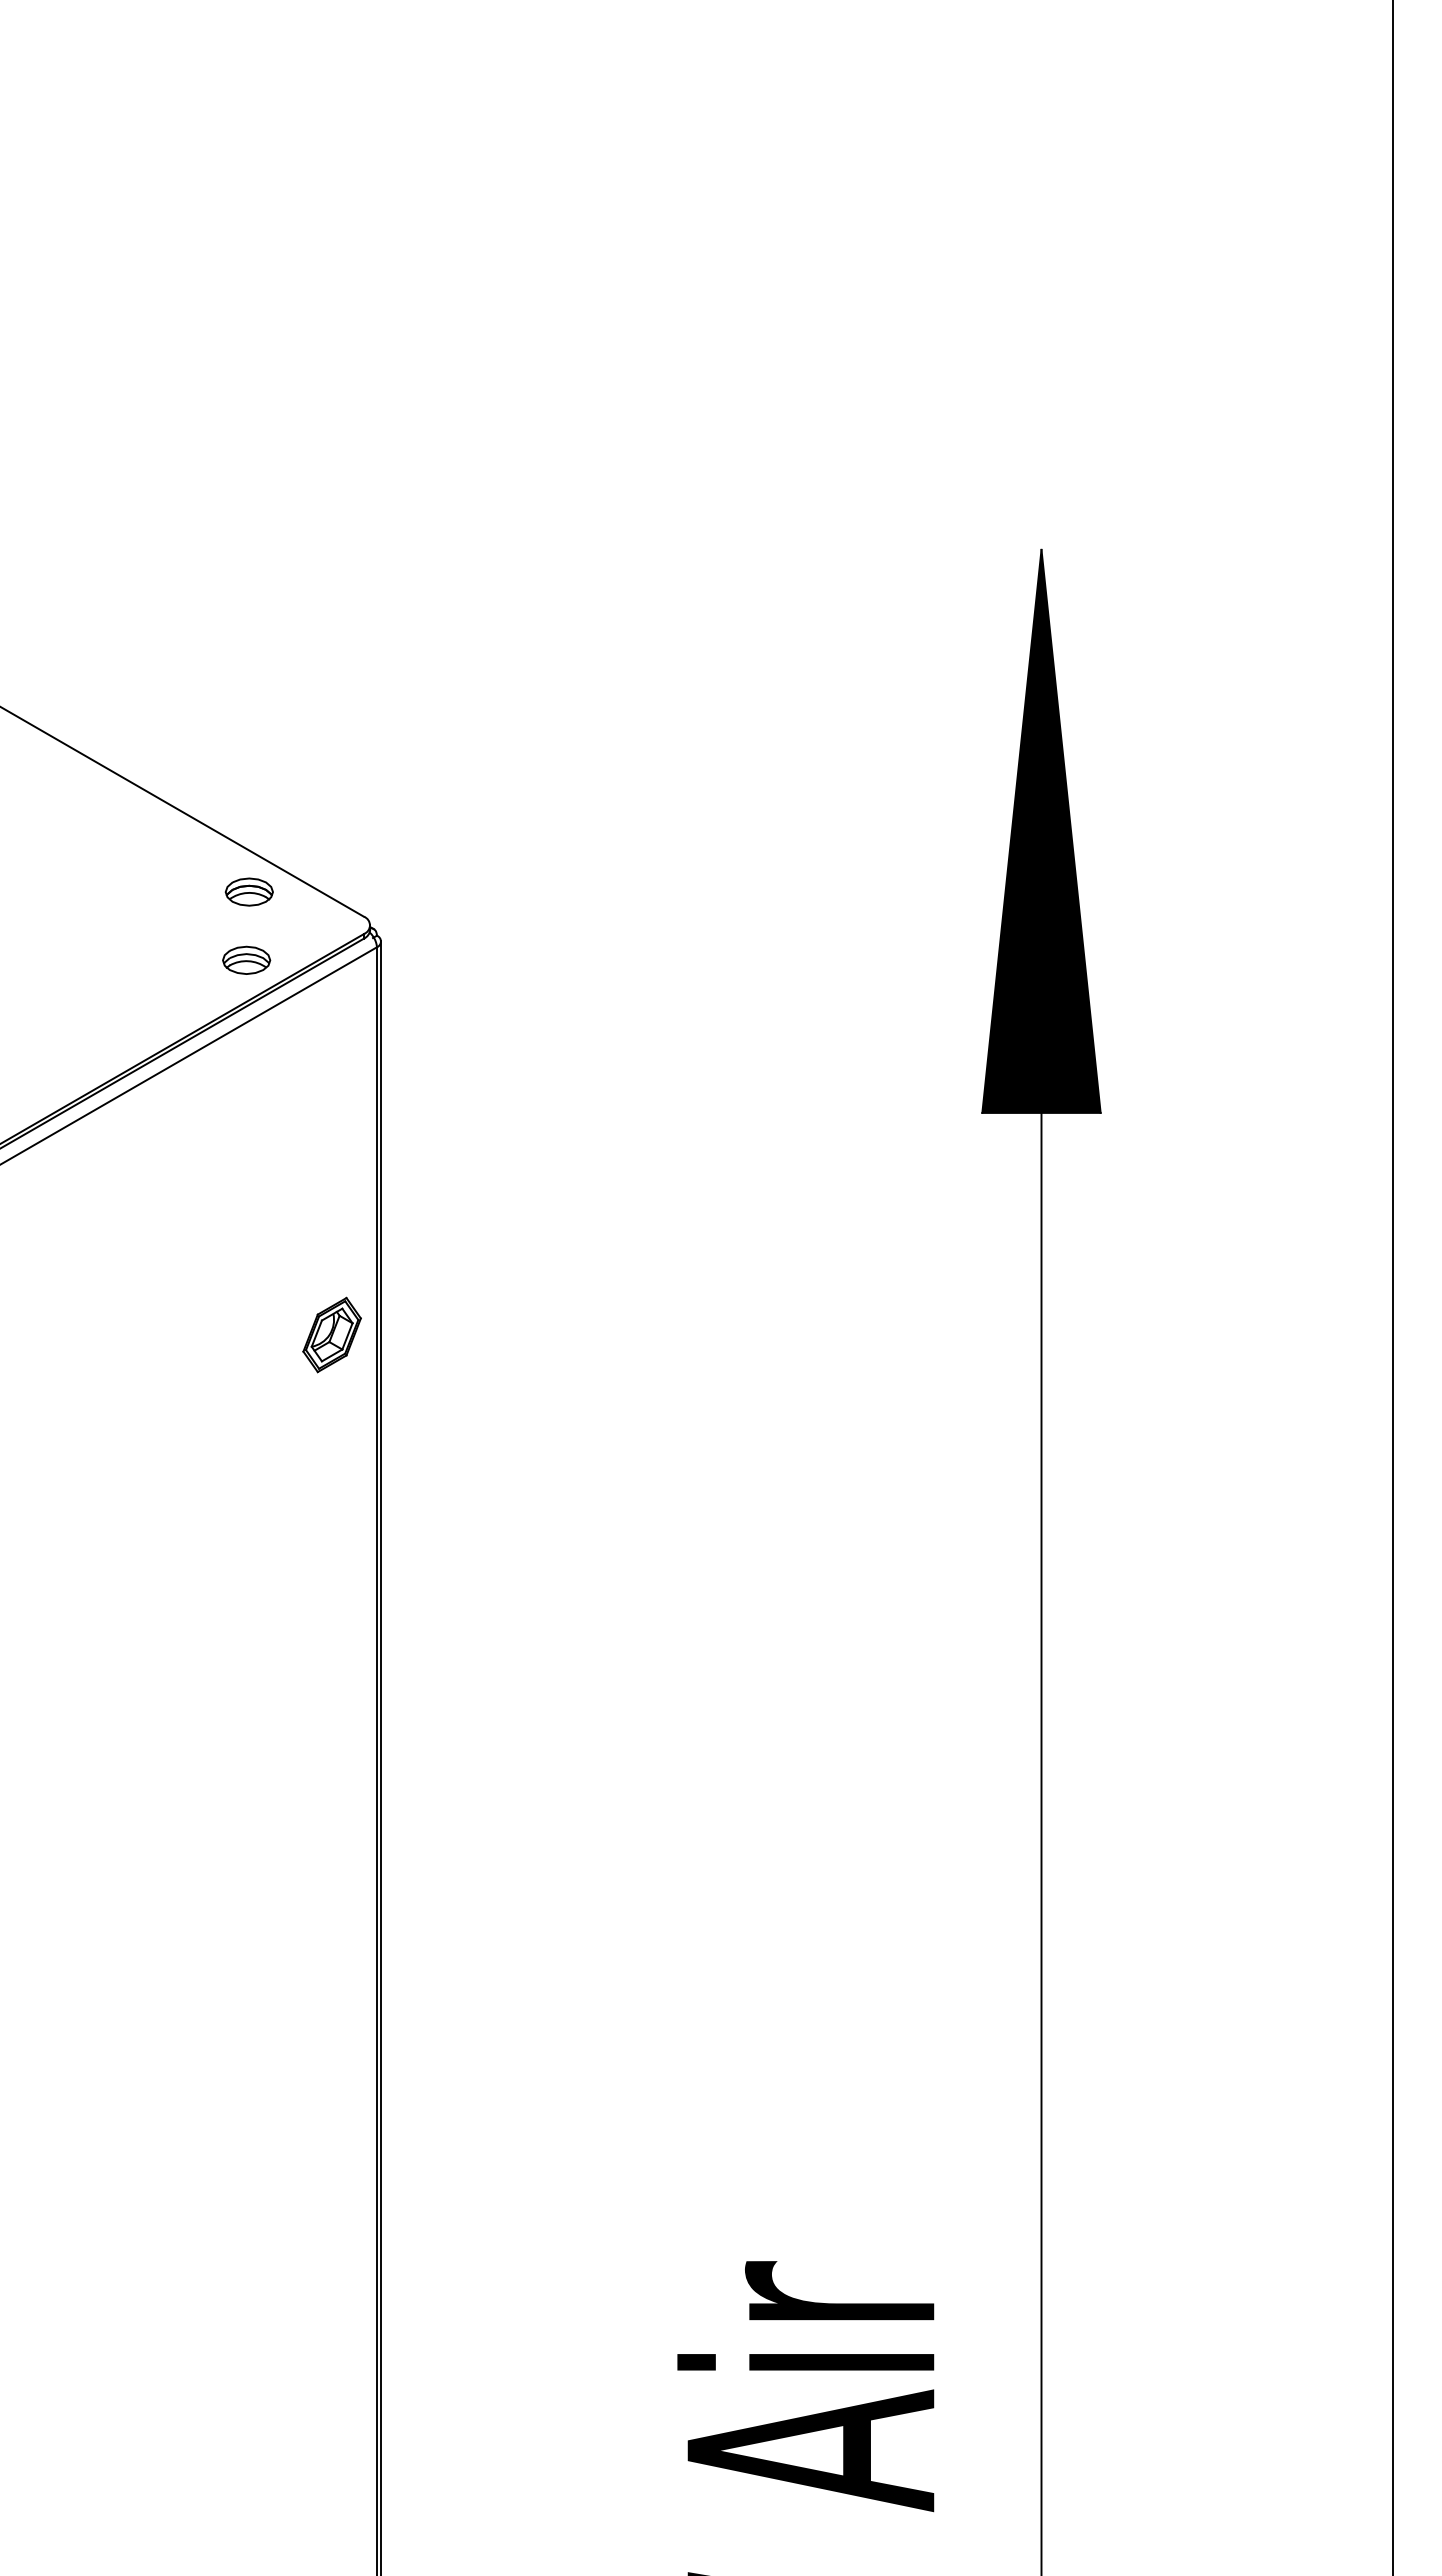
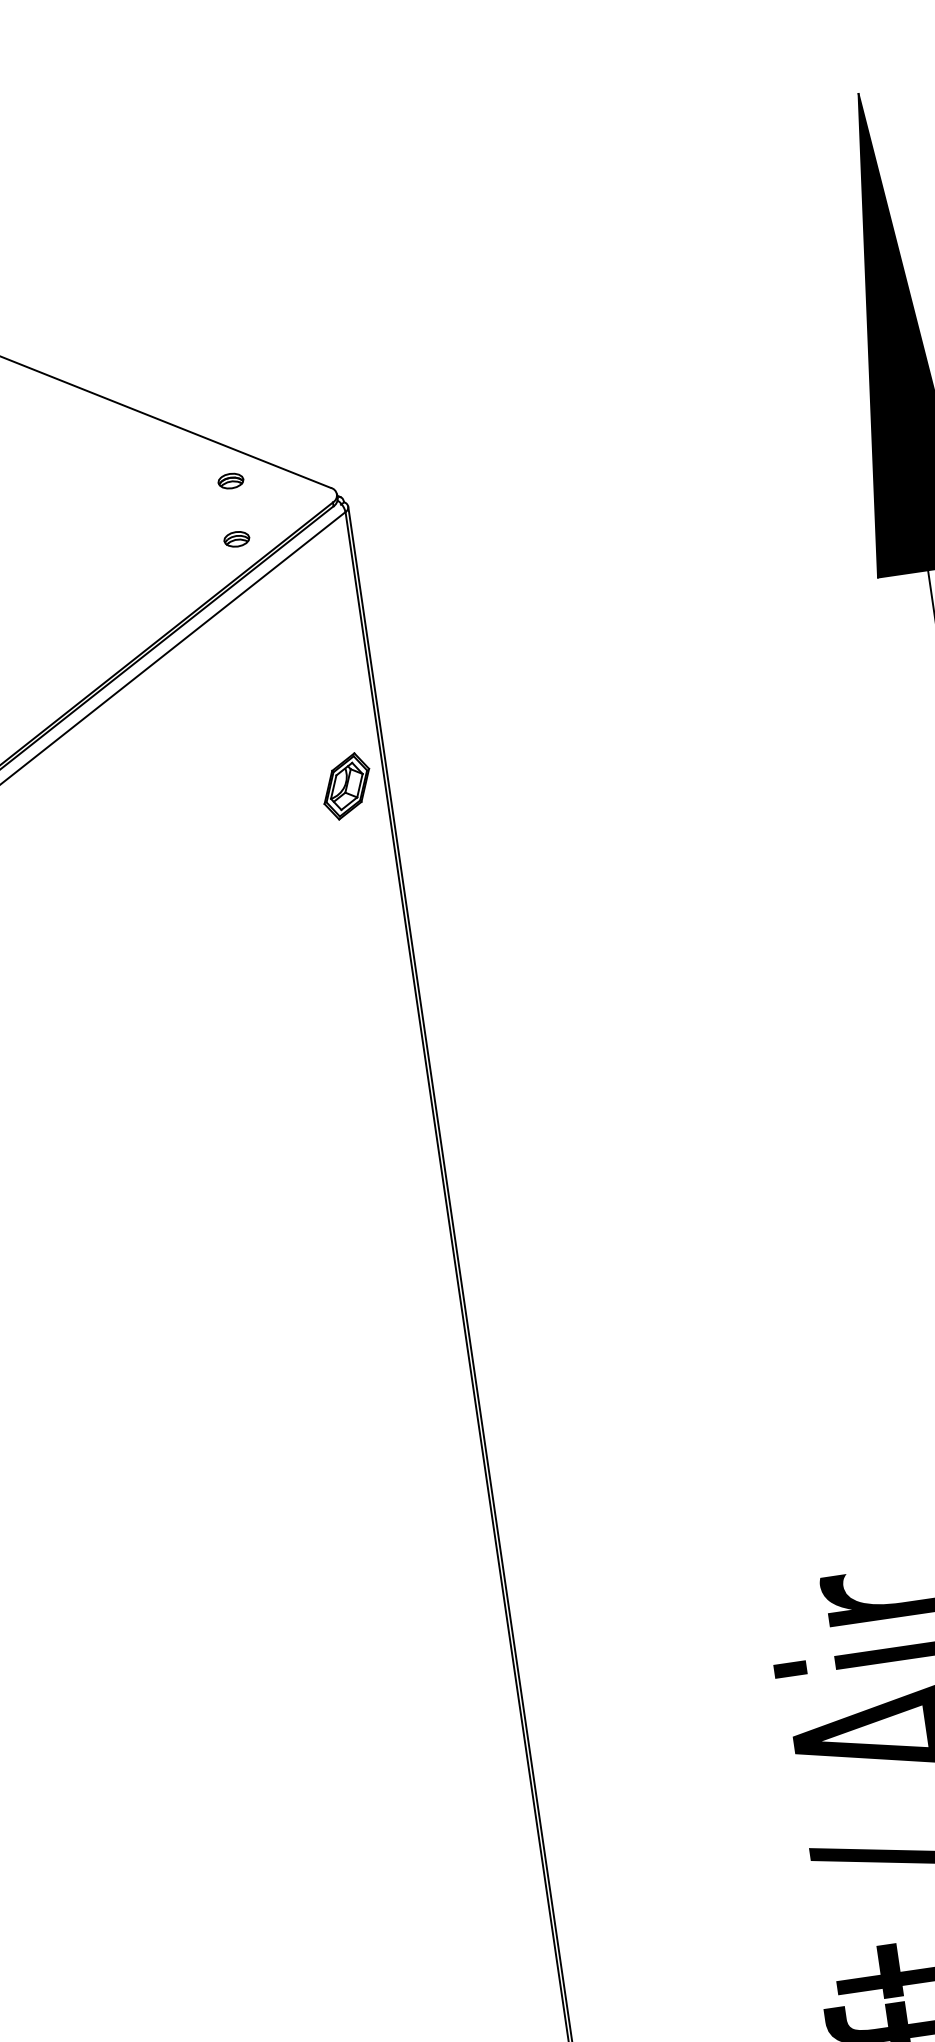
part: (249, 891) -> (230, 480), size x0.62
part: (246, 960) -> (236, 539), size x0.62
part: (331, 1334) -> (346, 786), moved

